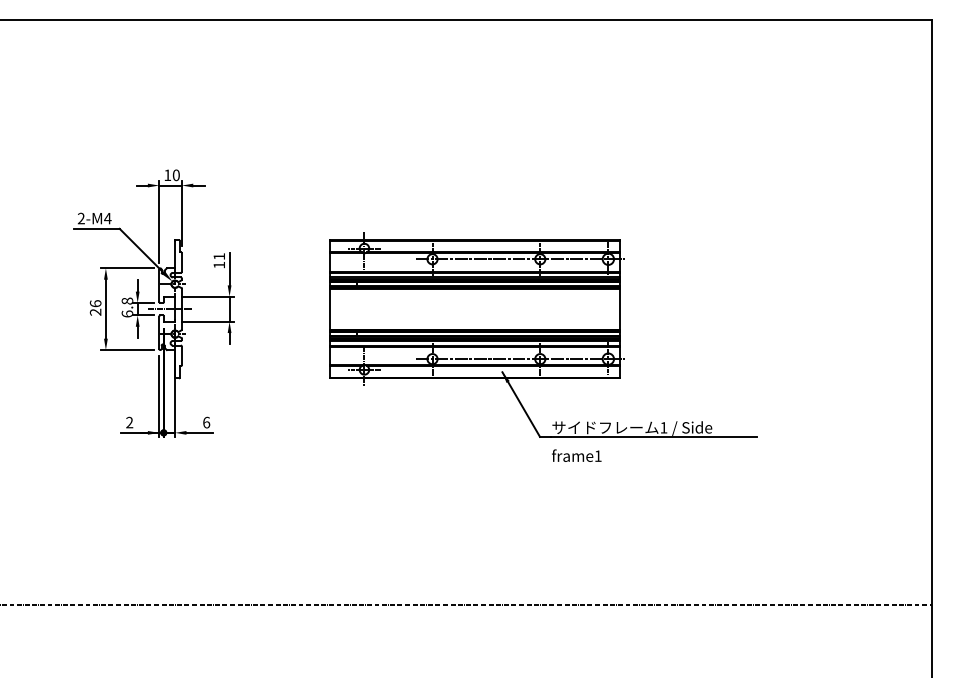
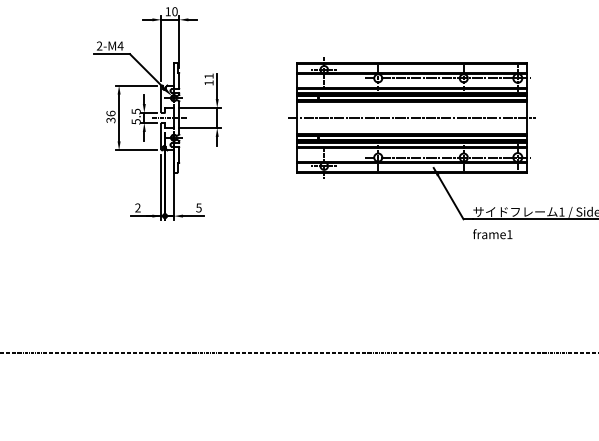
text: (126, 307) -> (135, 116), 6.8 -> 5.5
line: (475, 309) -> (412, 118), added
text: (95, 311) -> (110, 119), 26 -> 36
text: (206, 422) -> (198, 207), 6 -> 5

